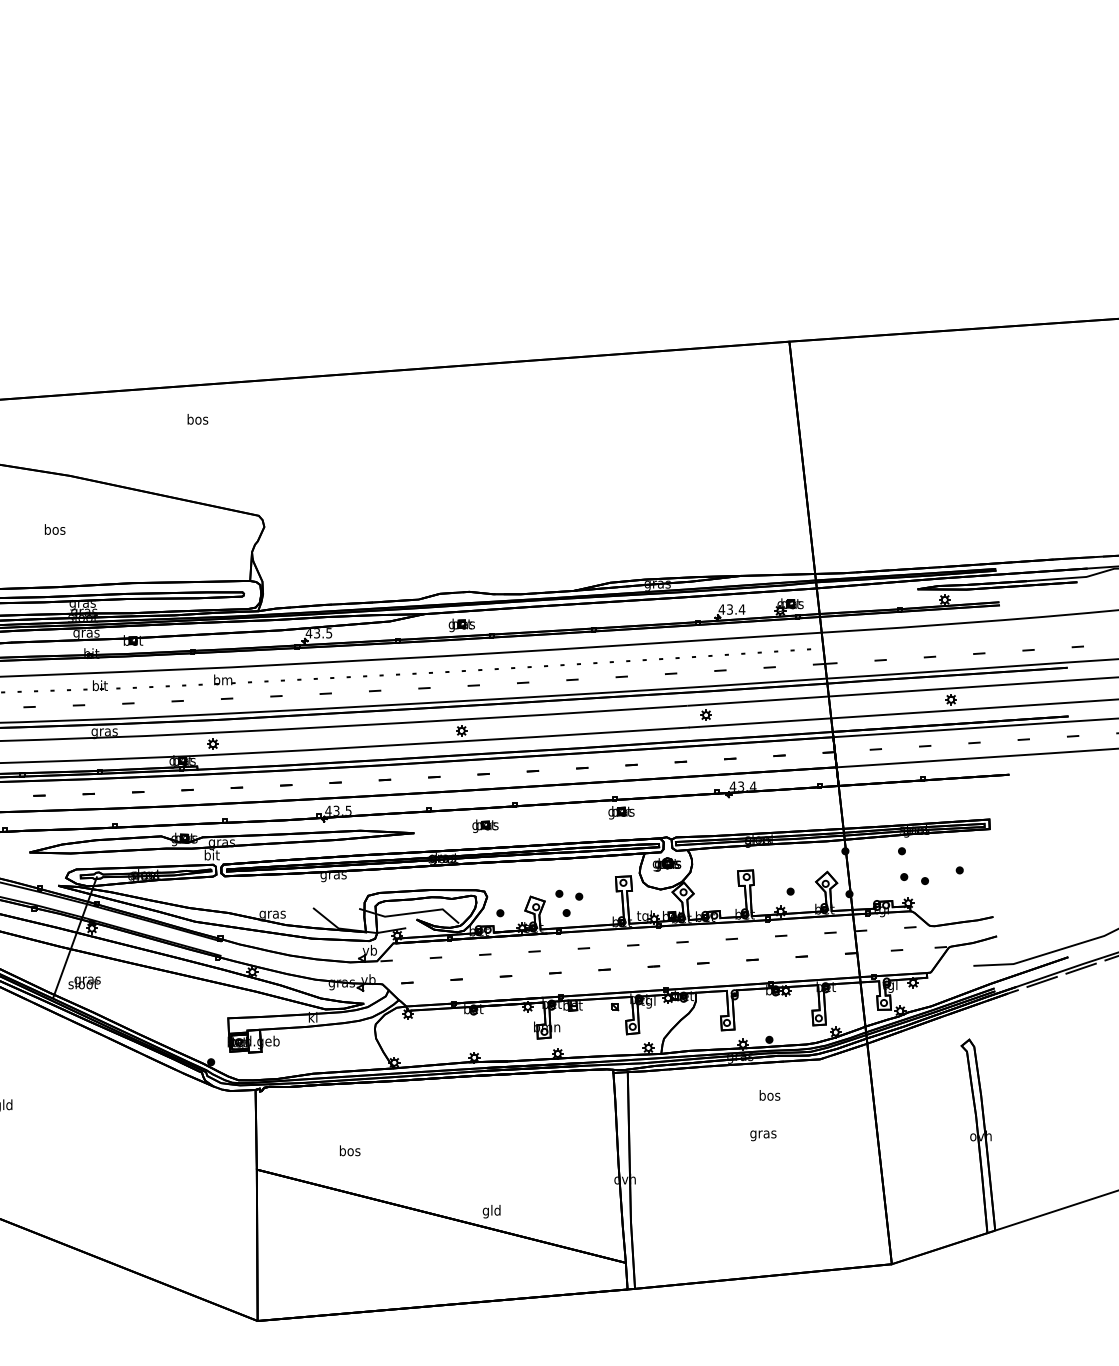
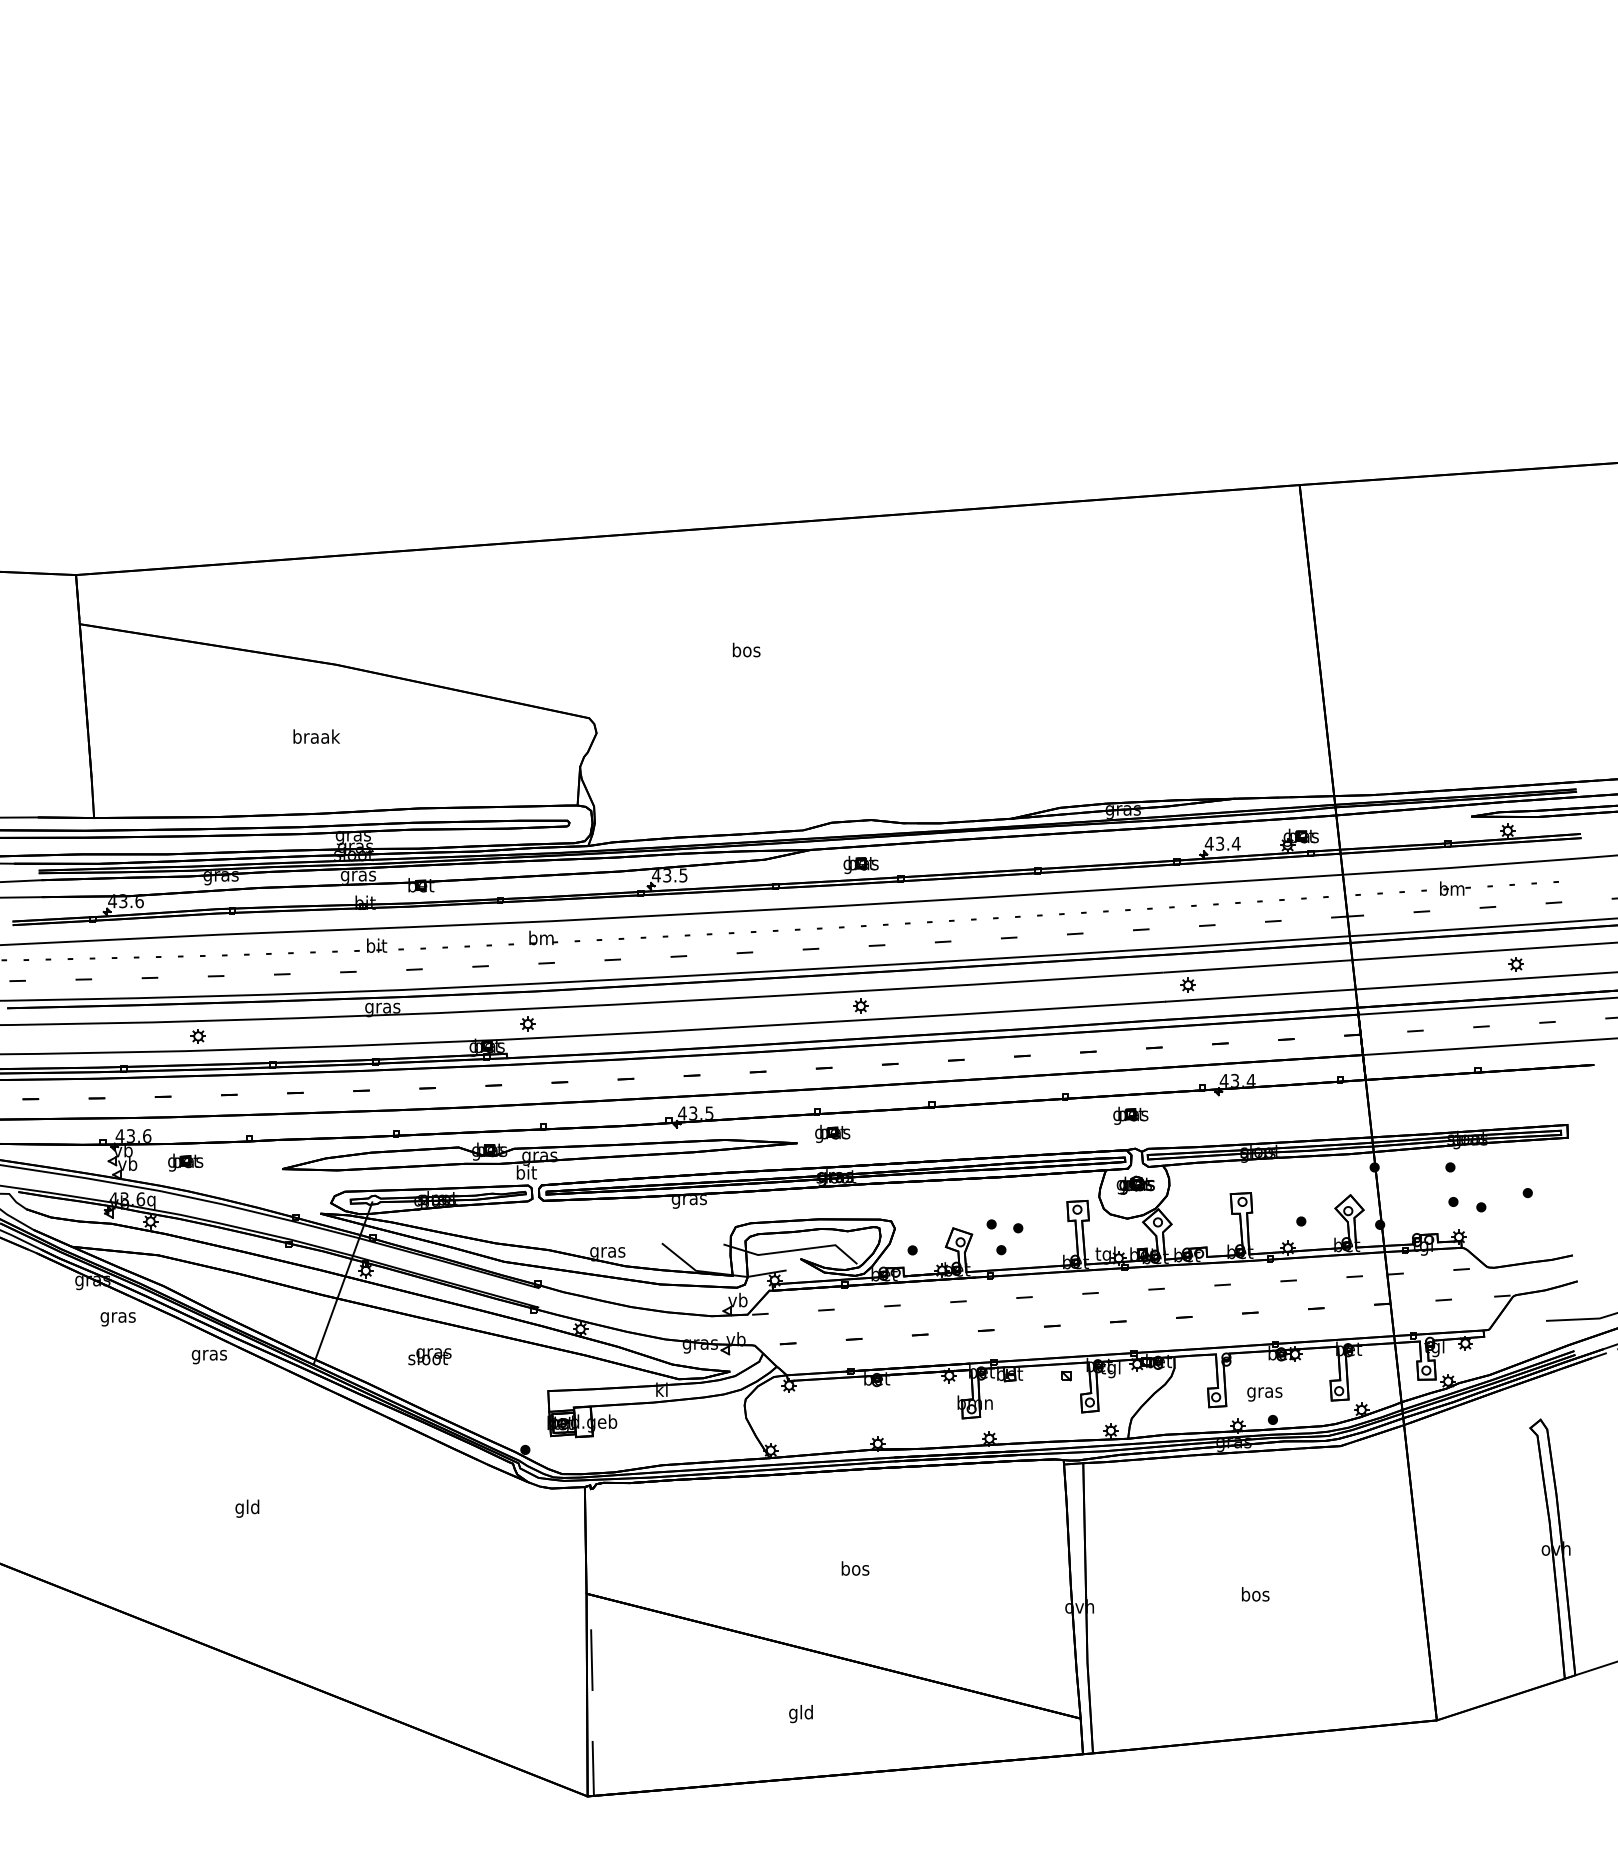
text: (197, 418) -> (746, 649), moved
text: (55, 529) -> (316, 736), bos -> braak
part: (906, 642) -> (1456, 888), added
part: (621, 812) -> (1130, 1115), moved
part: (485, 825) -> (832, 1133), moved
text: (84, 982) -> (429, 1356), moved
text: (769, 1095) -> (1255, 1594), moved
text: (763, 1135) -> (1264, 1394), moved
text: (350, 1150) -> (855, 1568), moved
text: (491, 1212) -> (800, 1714), moved
line: (260, 1219) -> (591, 1660), added
line: (261, 1300) -> (592, 1768), added

